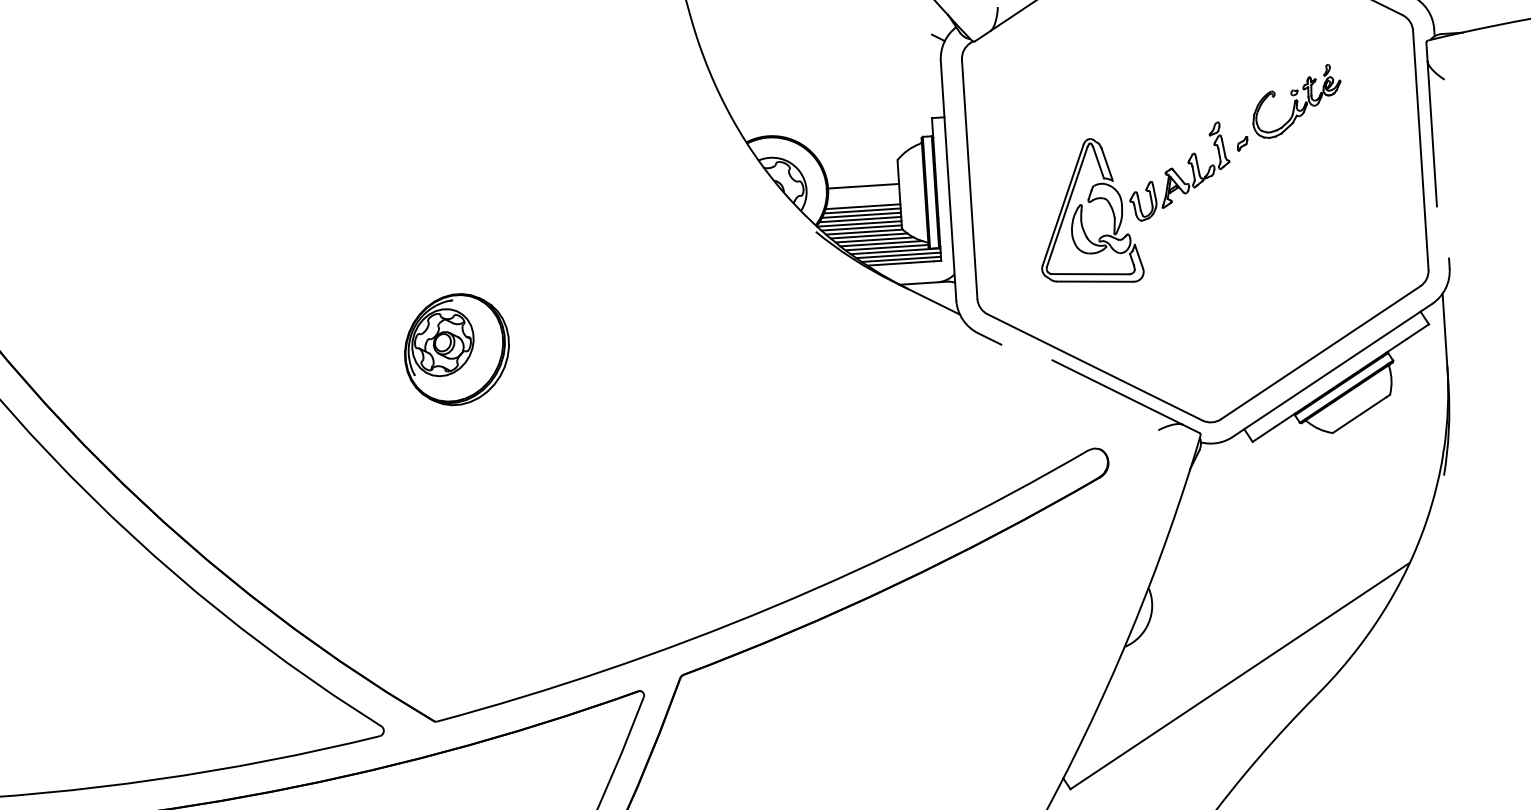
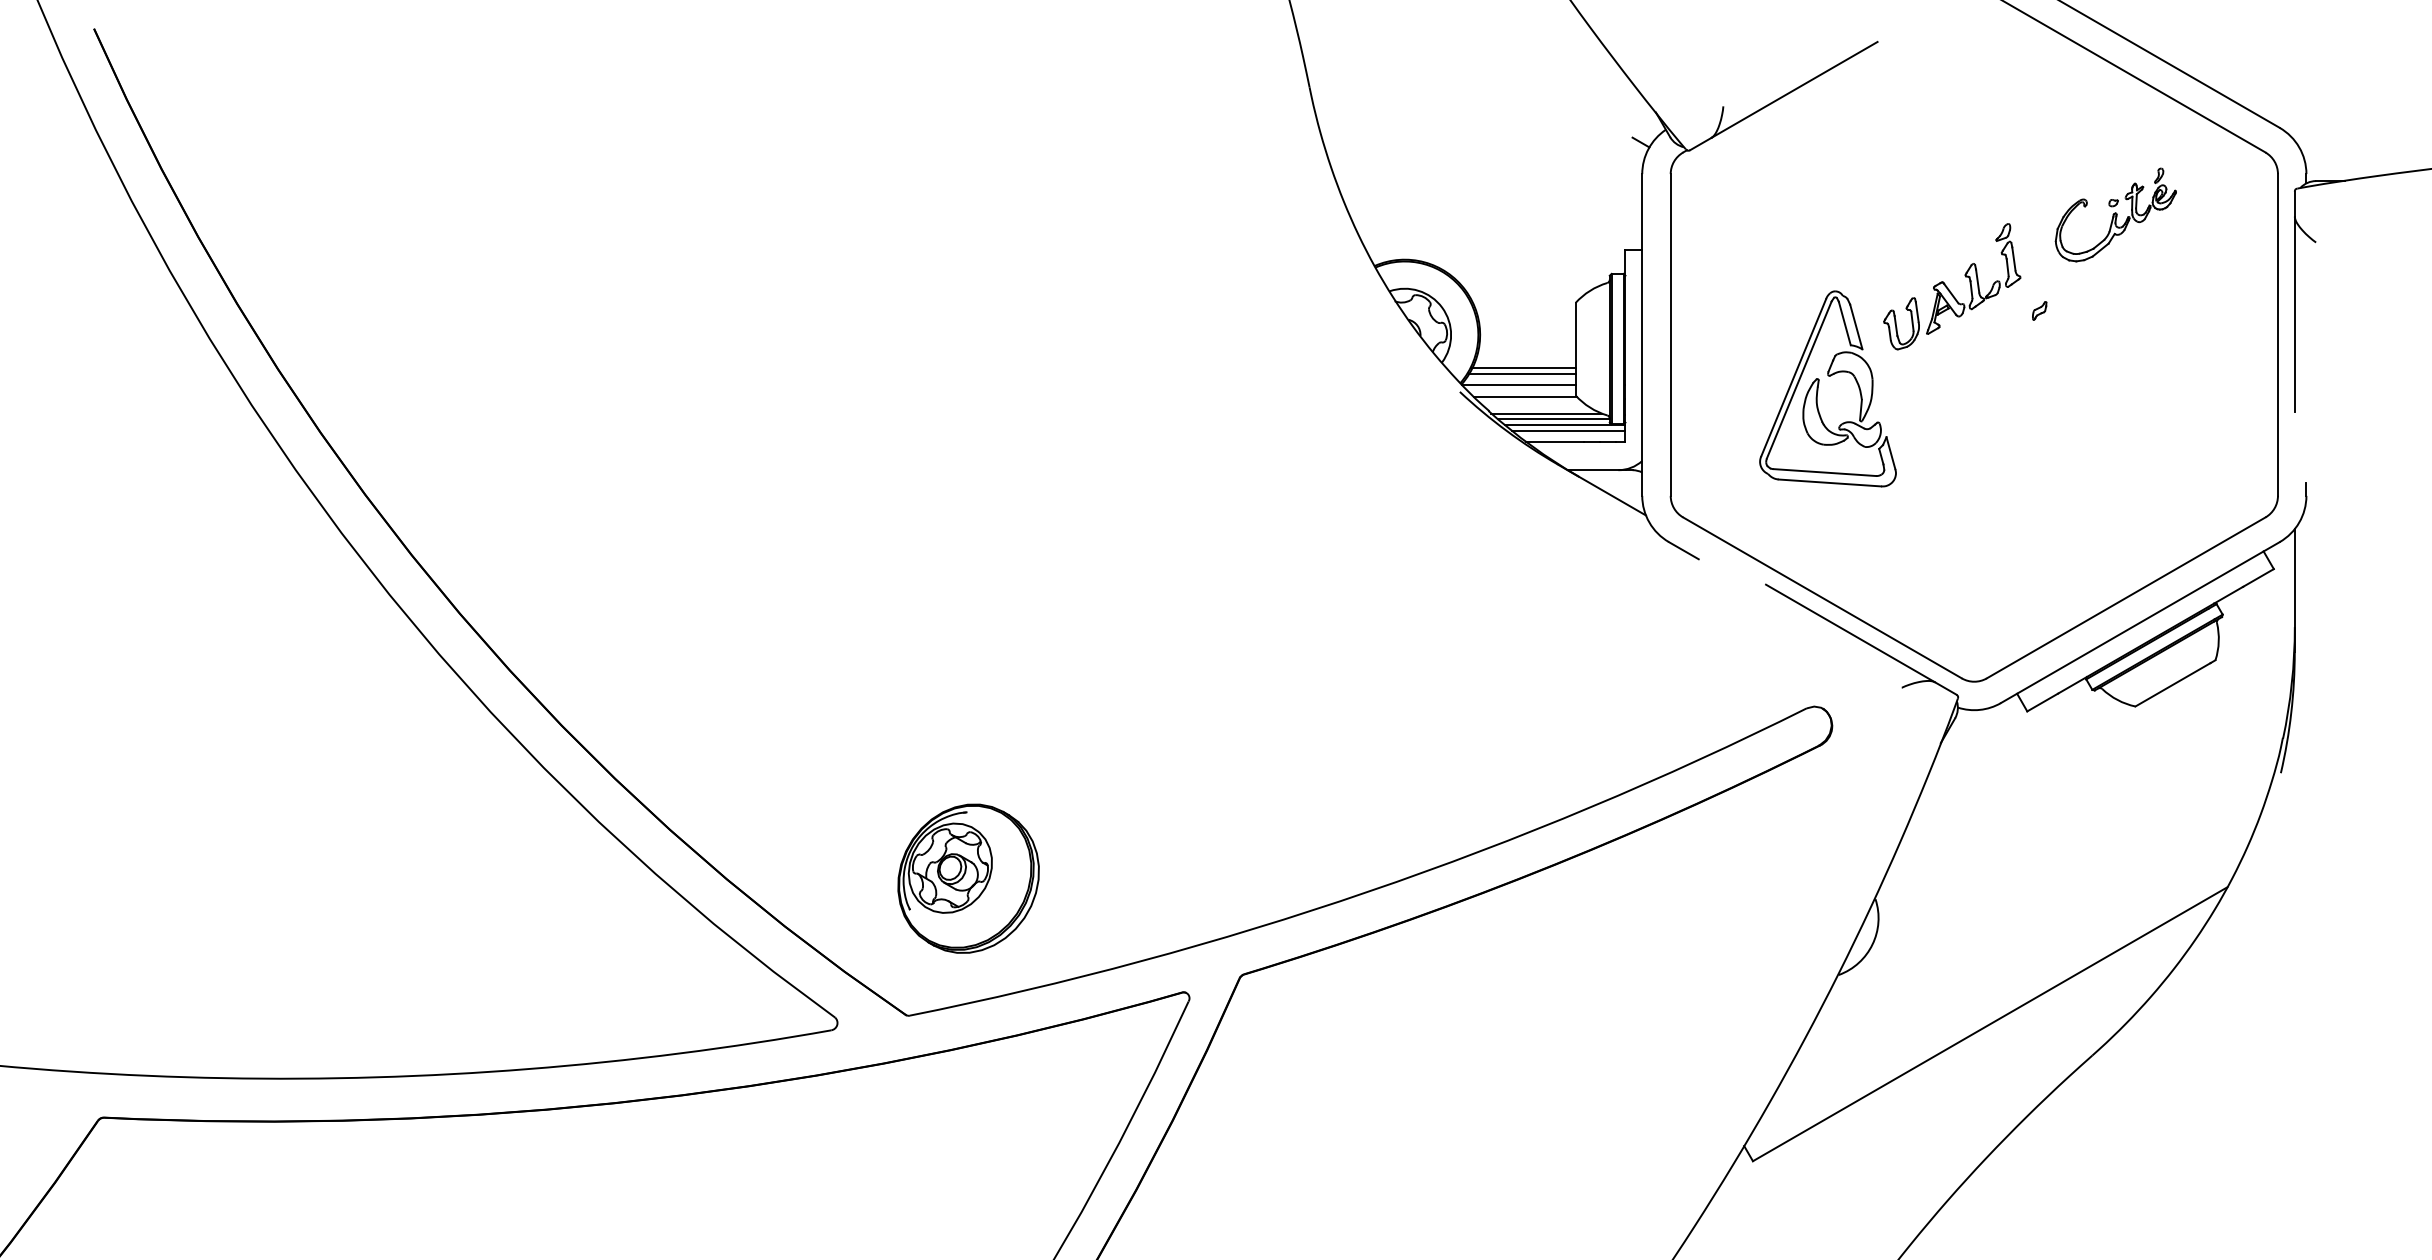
part: (1296, 101) -> (2115, 214), moved
part: (1179, 171) -> (1952, 286), moved
line: (863, 185) -> (1527, 334), removed
line: (862, 206) -> (1524, 362), removed
line: (860, 219) -> (1520, 379), removed
line: (861, 227) -> (1521, 390), removed
line: (868, 236) -> (1530, 402), removed
line: (874, 239) -> (1537, 407), removed
line: (900, 259) -> (1571, 436), removed
part: (456, 349) -> (968, 878), moved

